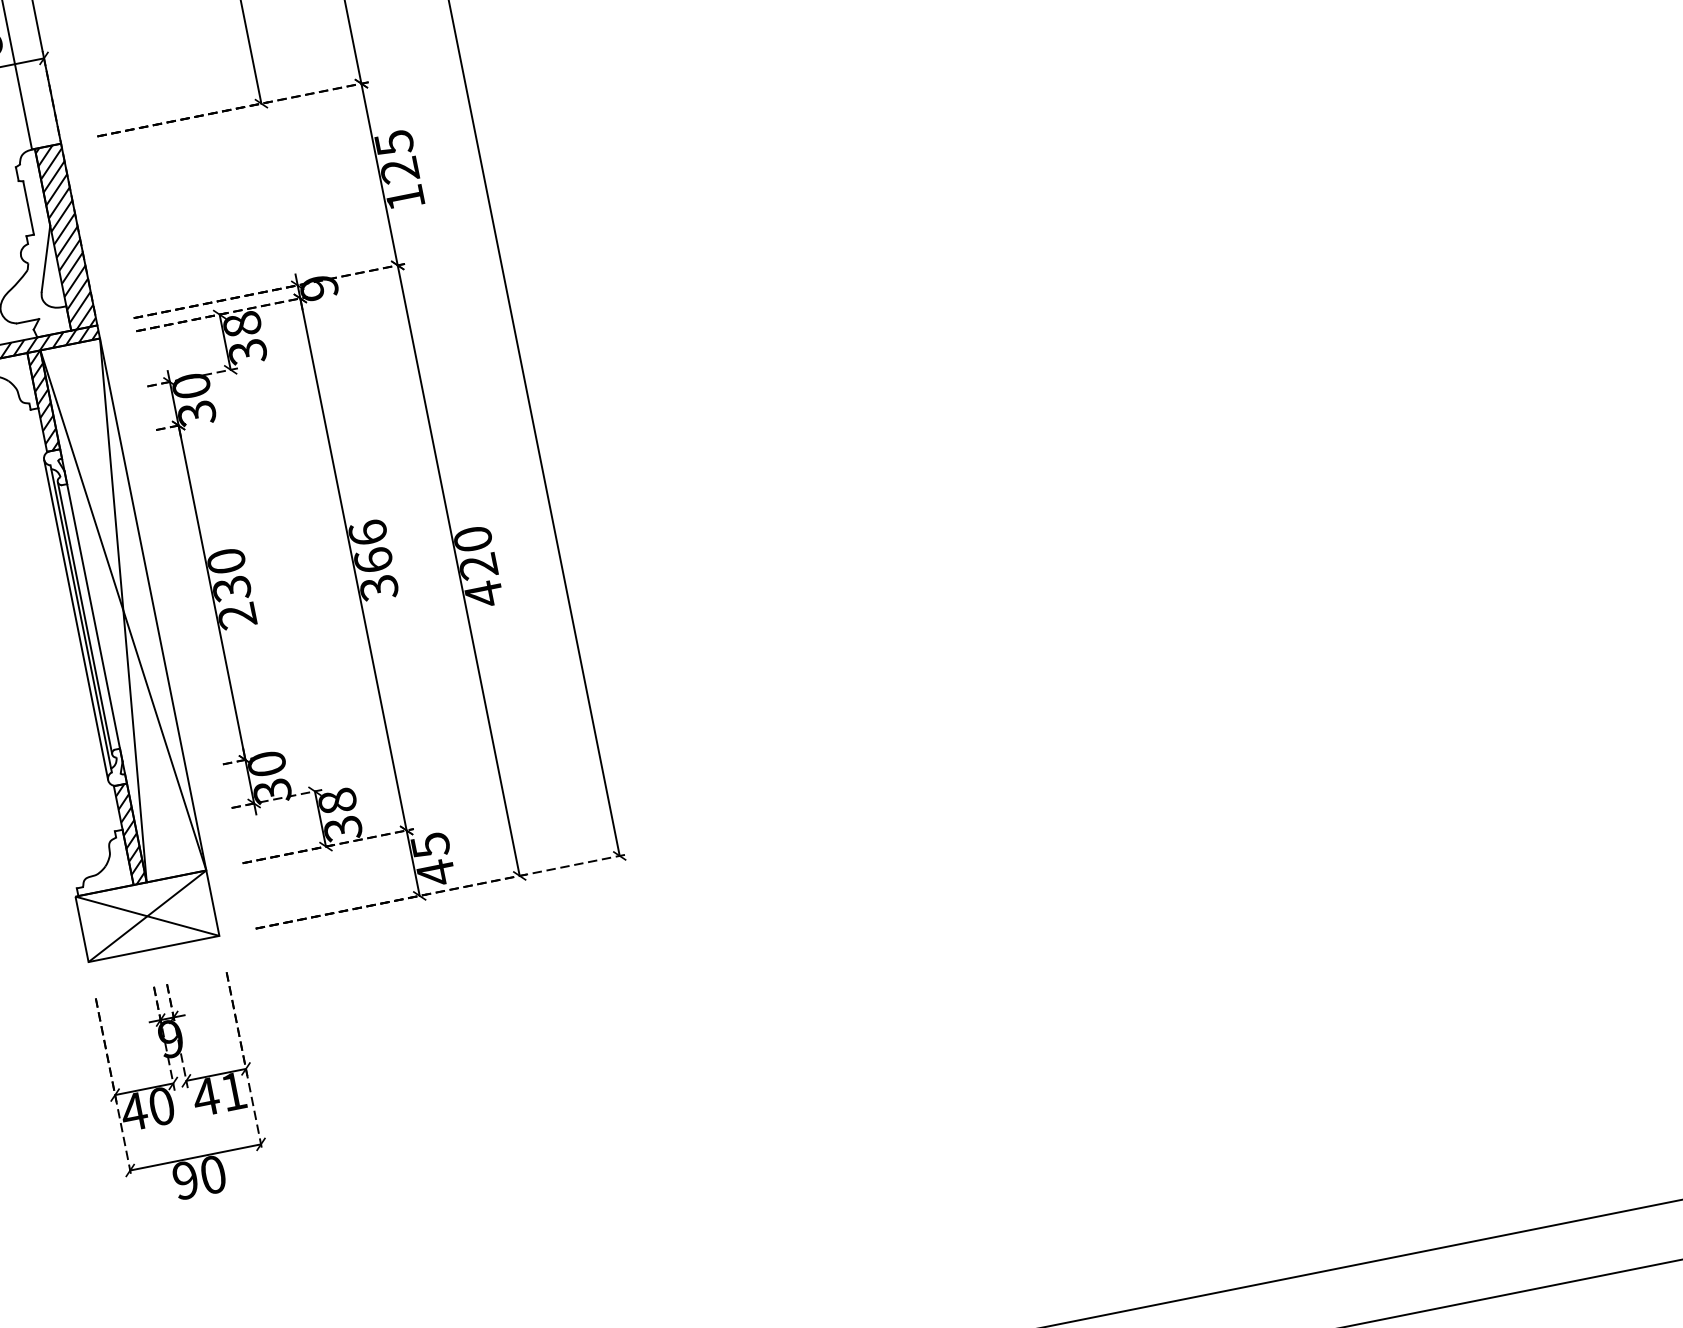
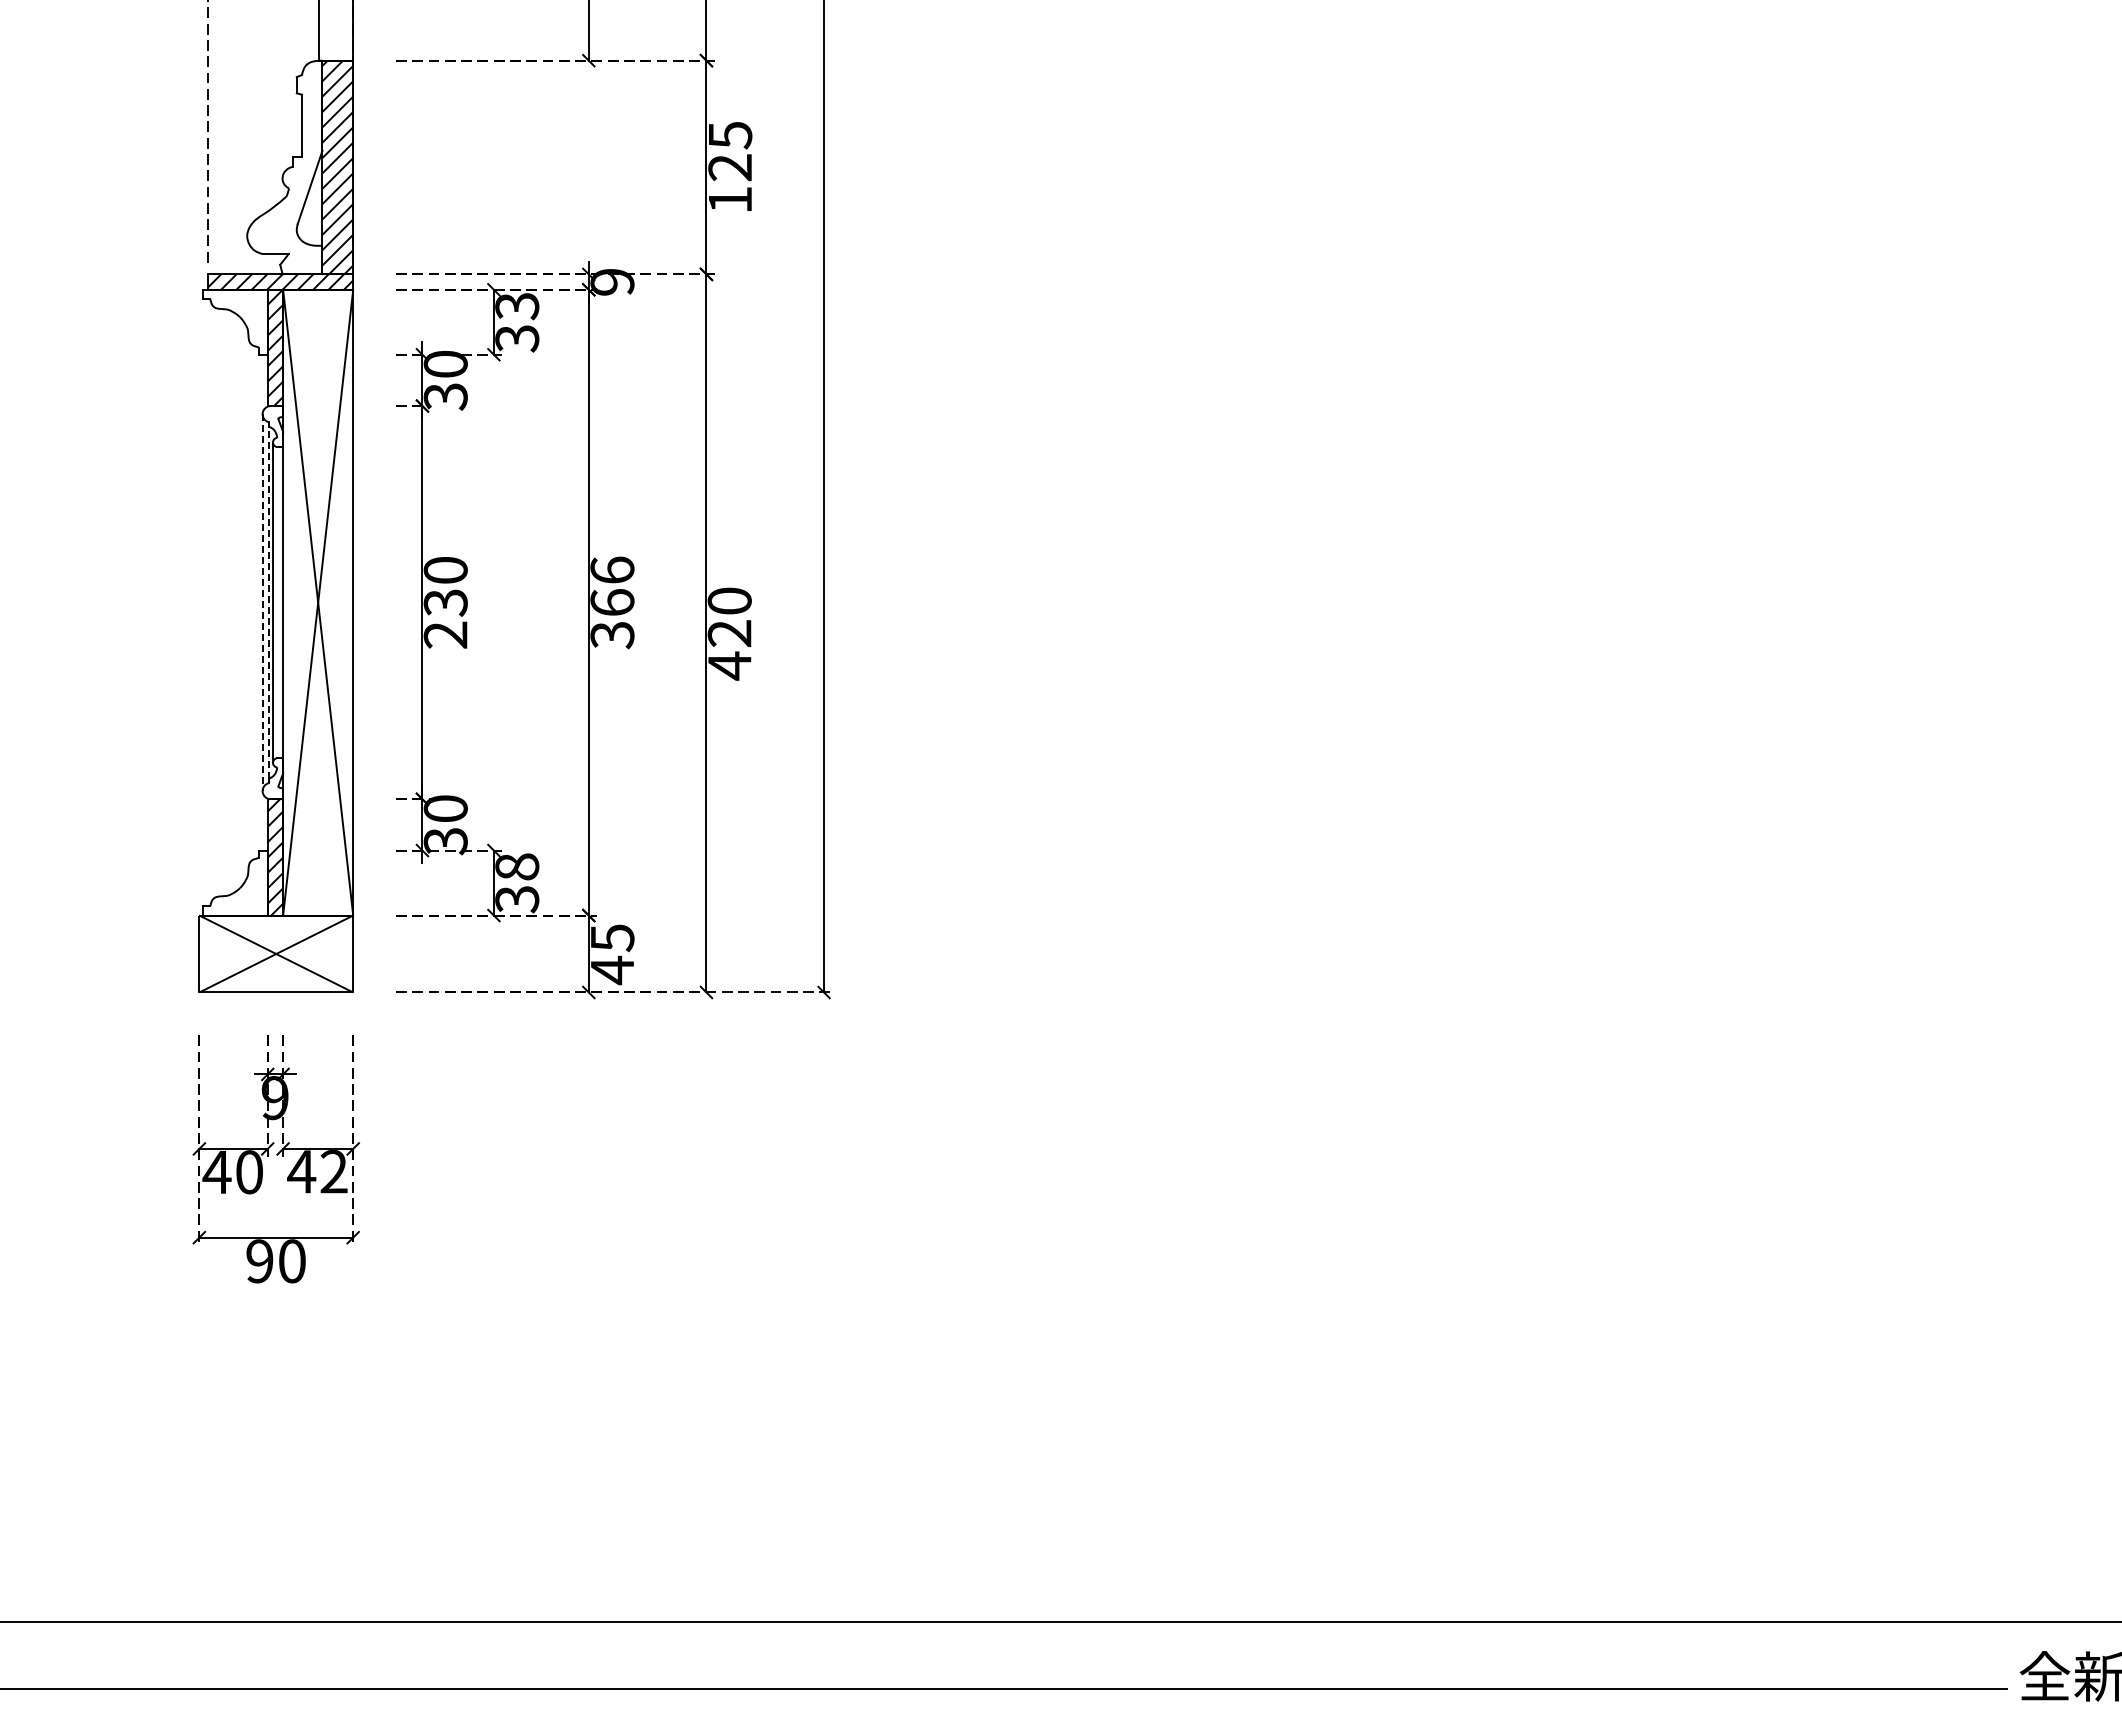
text: (242, 324) -> (517, 306), 38 -> 33
line: (81, 618) -> (268, 602), solid -> dashed
line: (76, 620) -> (262, 603), solid -> dashed
text: (233, 1091) -> (333, 1171), 41 -> 42

